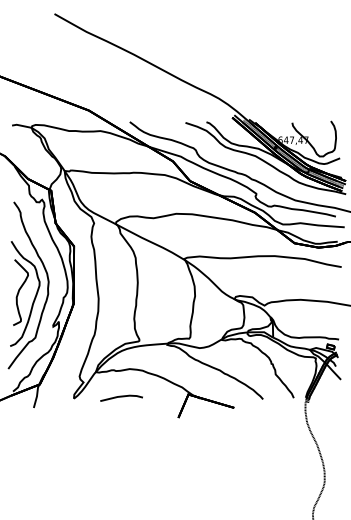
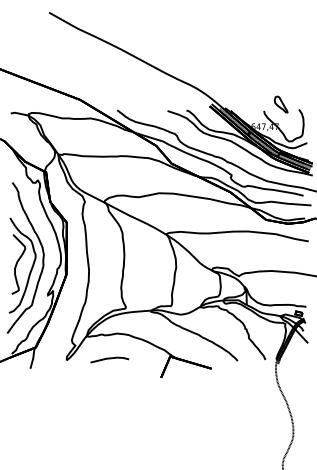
part: (310, 115) -> (280, 104), added

